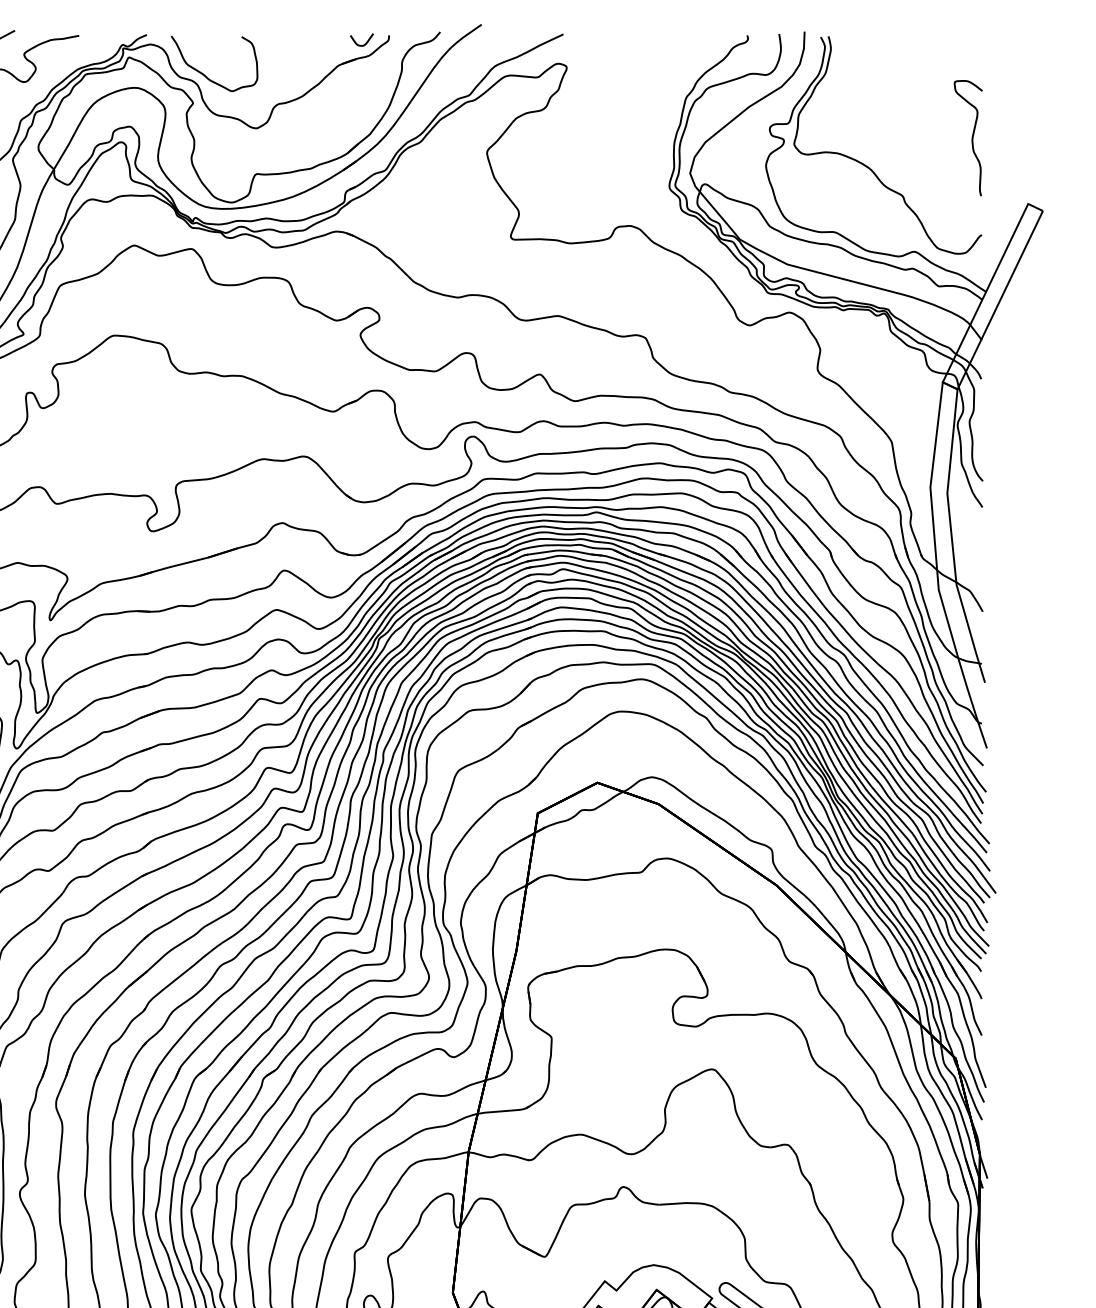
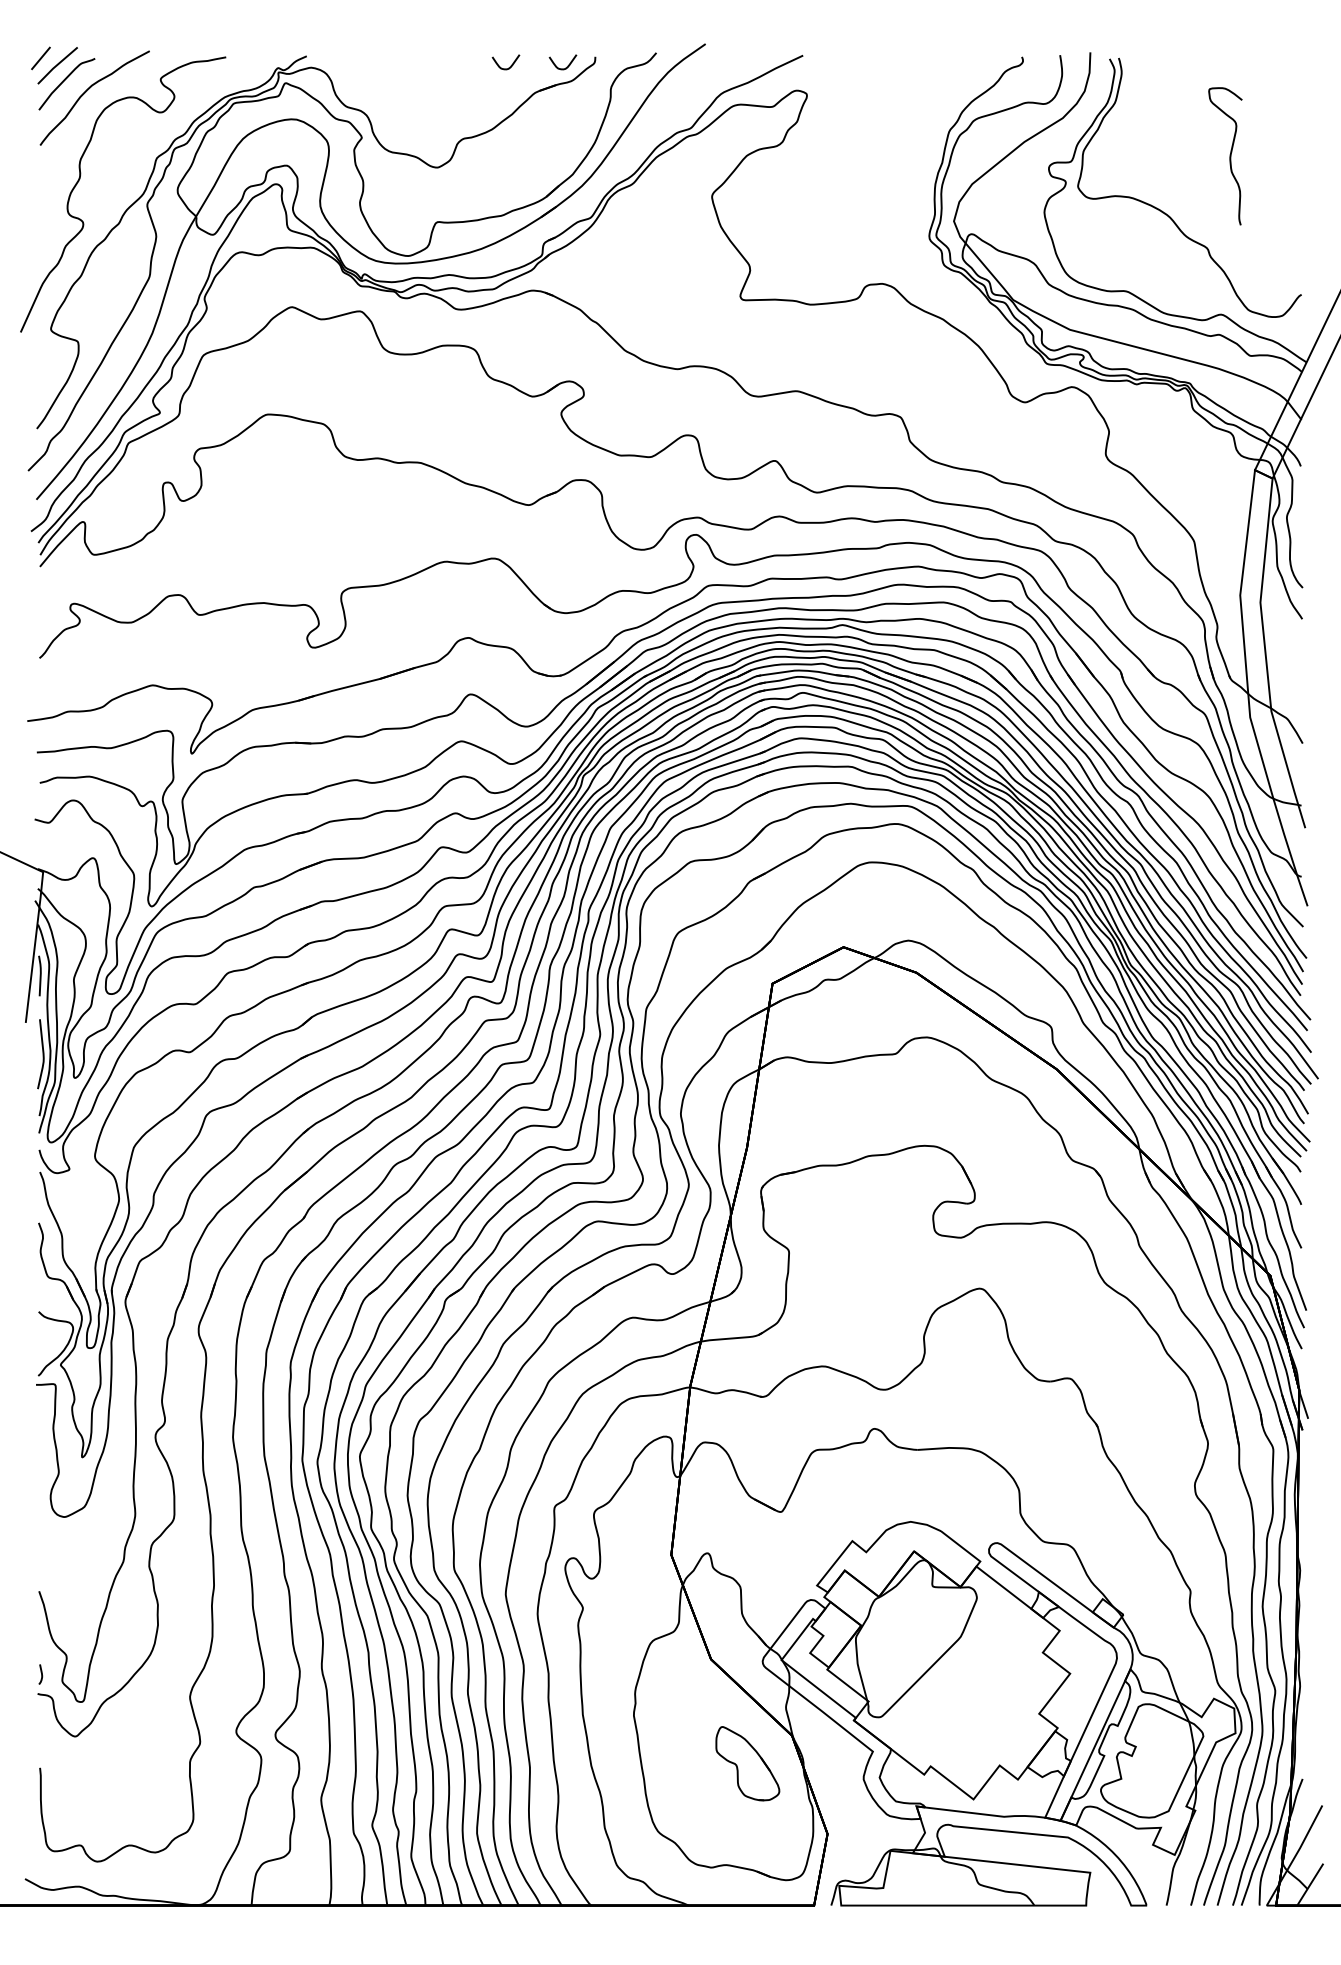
curve: (317, 42) -> (510, 65), added
curve: (203, 73) -> (374, 102), removed
curve: (971, 138) -> (1229, 156), moved

